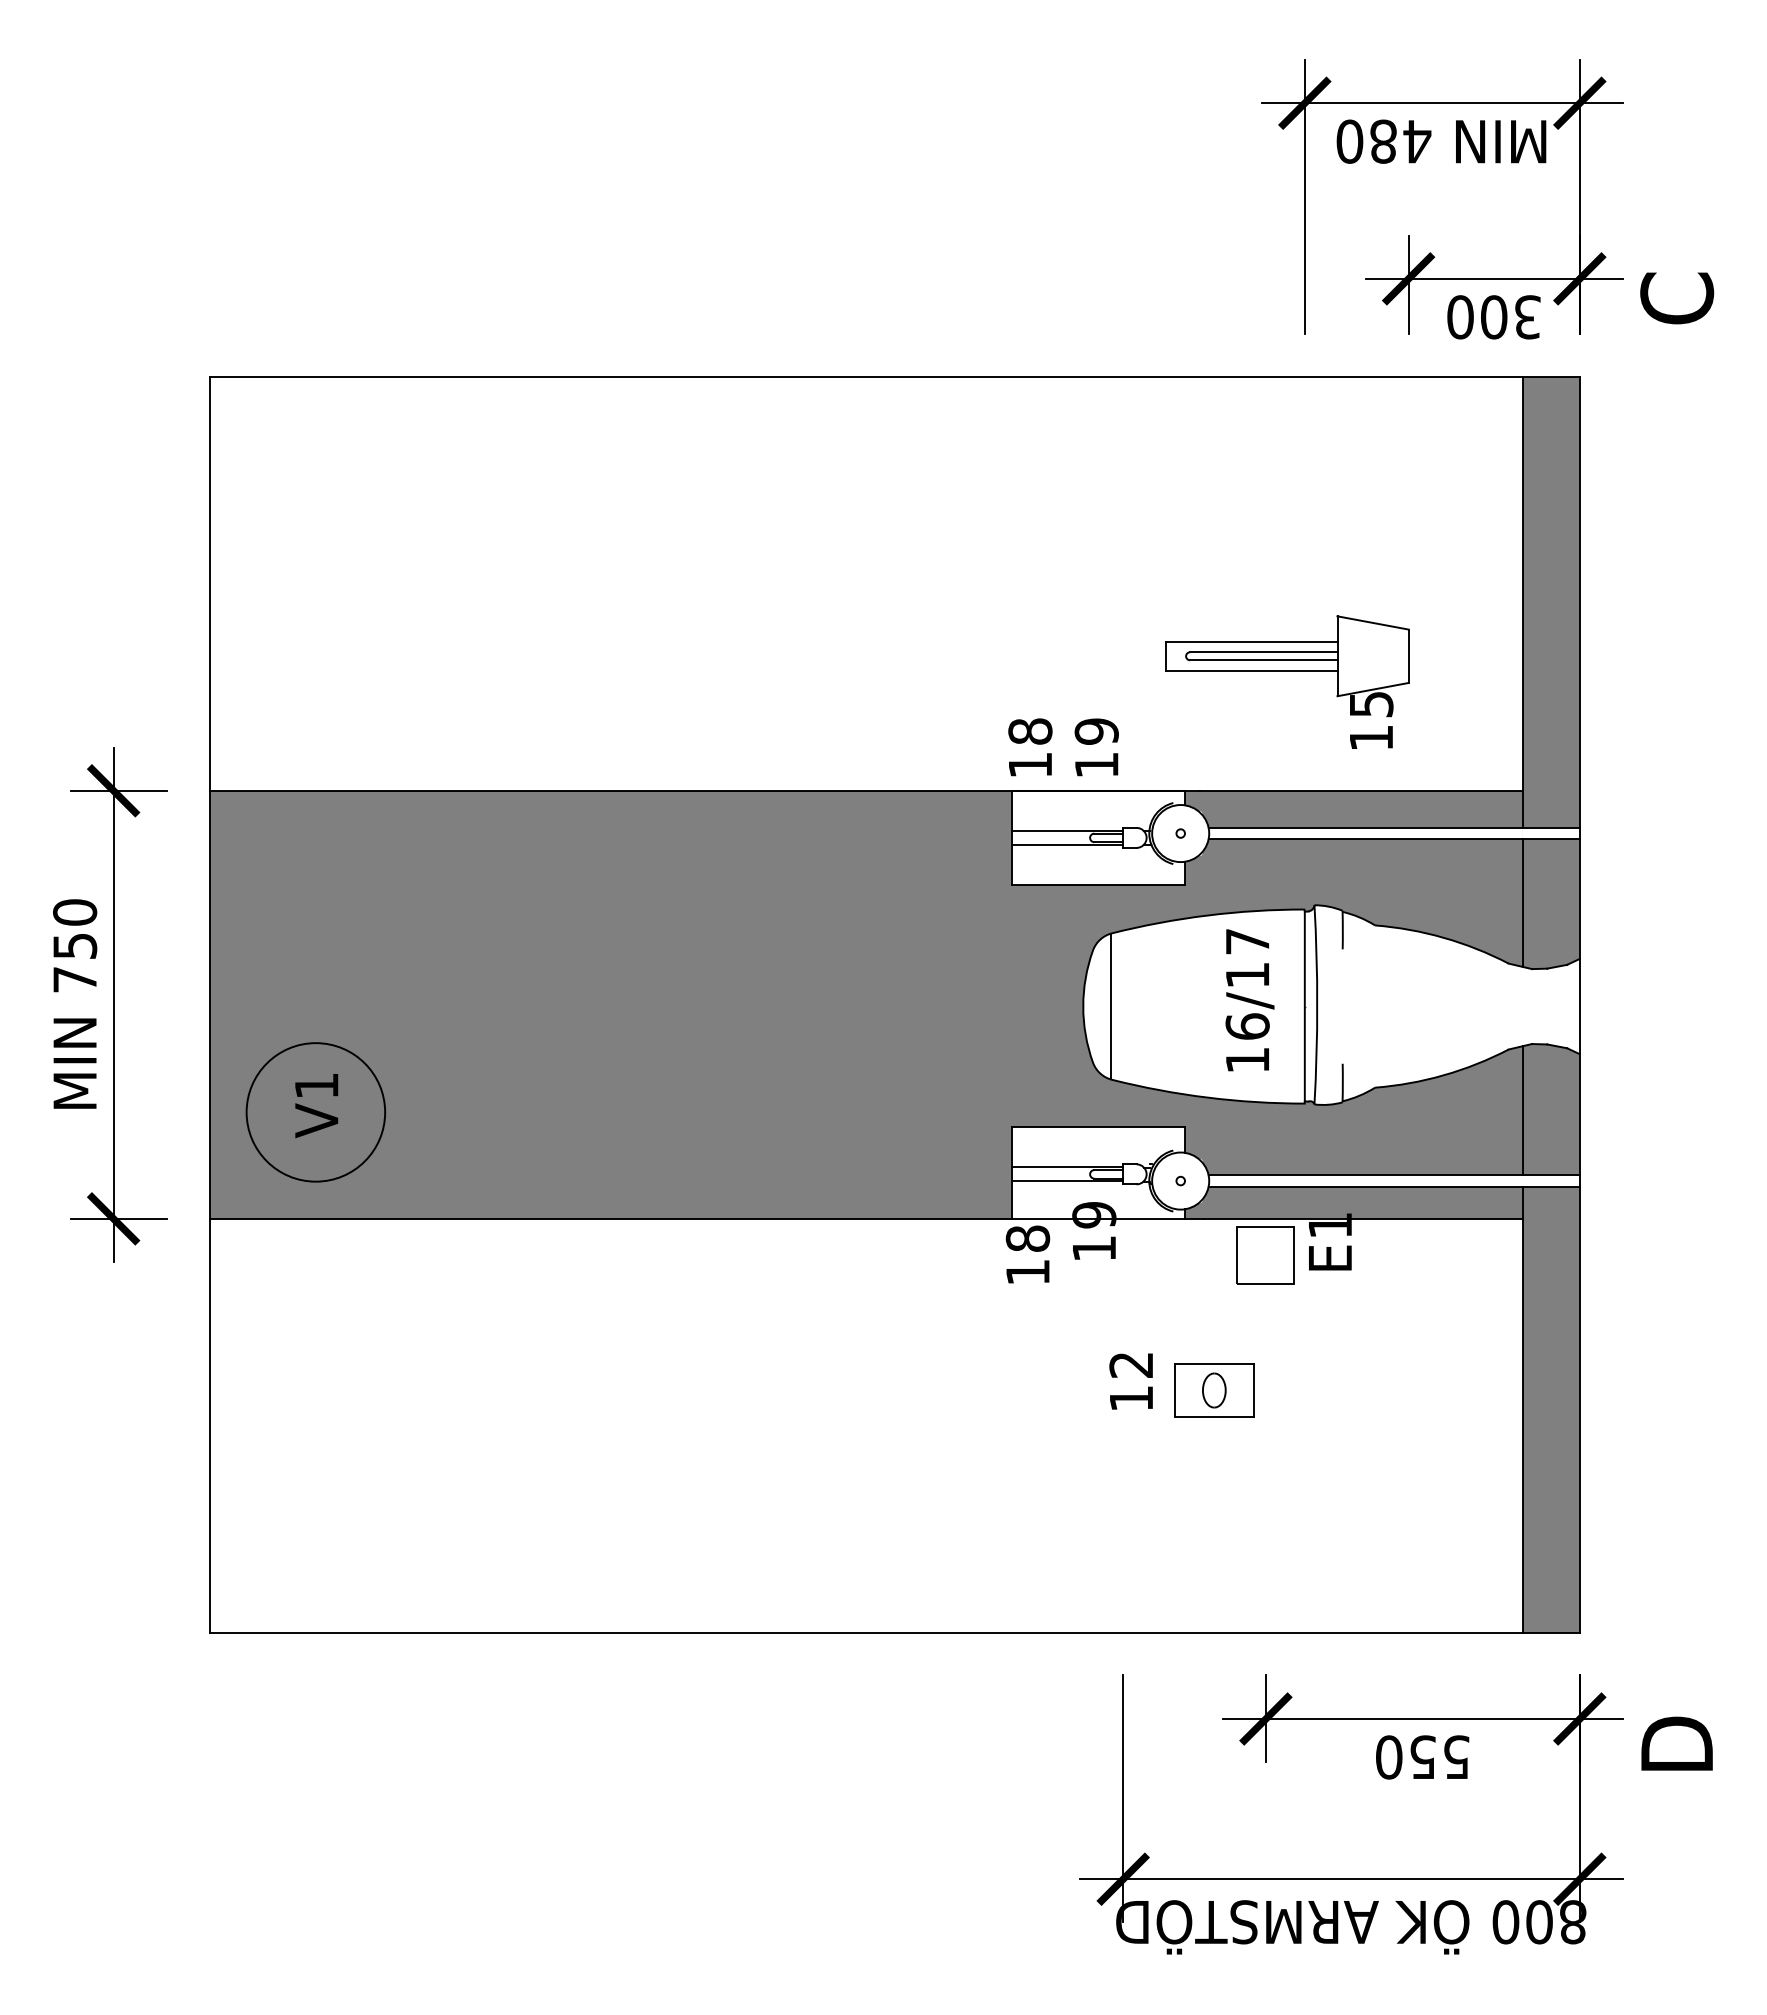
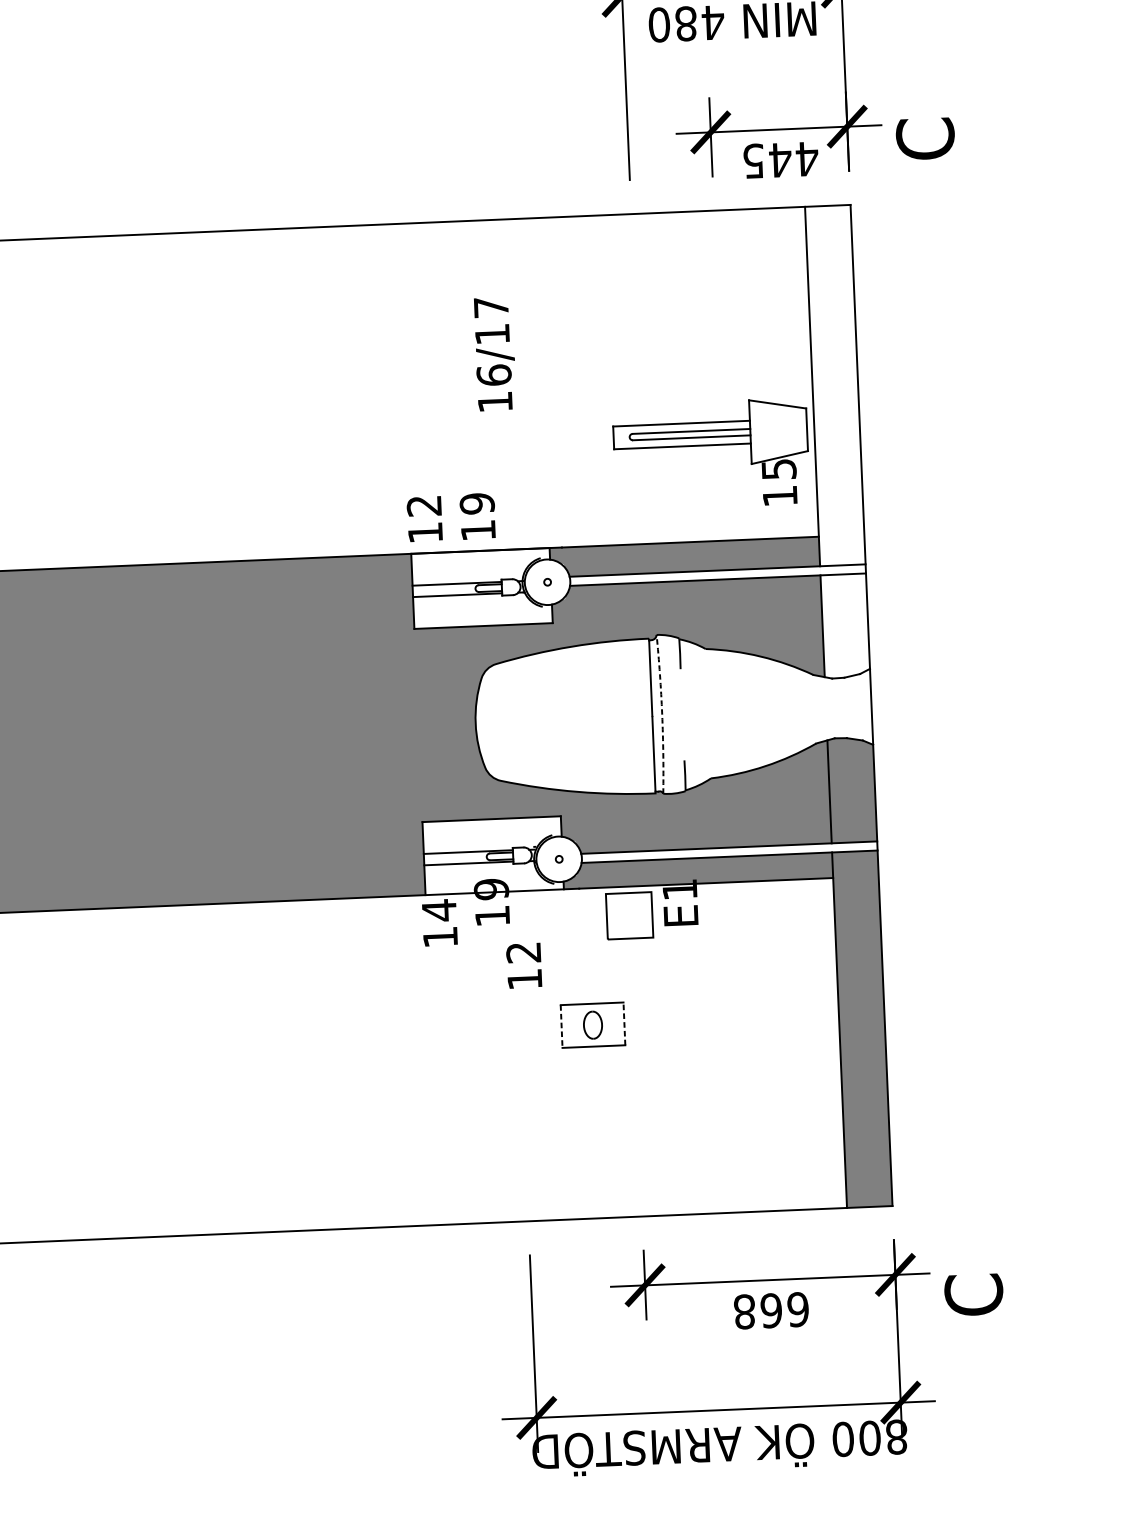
text: (1494, 317) -> (780, 160), 300 -> 445
fill: (1550, 602) -> (834, 385), removed
part: (1287, 671) -> (711, 445), moved
text: (1030, 731) -> (424, 505), 18 -> 12
fill: (1550, 904) -> (844, 626), removed
text: (1249, 1000) -> (494, 354), moved
arc: (1317, 1004) -> (662, 713), solid -> dashed
line: (1110, 1006) -> (497, 722), removed
text: (1027, 1238) -> (438, 910), 18 -> 14
text: (1130, 1381) -> (523, 965), moved
line: (1174, 1390) -> (561, 1026), solid -> dashed
line: (1253, 1390) -> (624, 1023), solid -> dashed
text: (1677, 1745) -> (974, 1292), D -> C
text: (1422, 1757) -> (771, 1310), 550 -> 668

